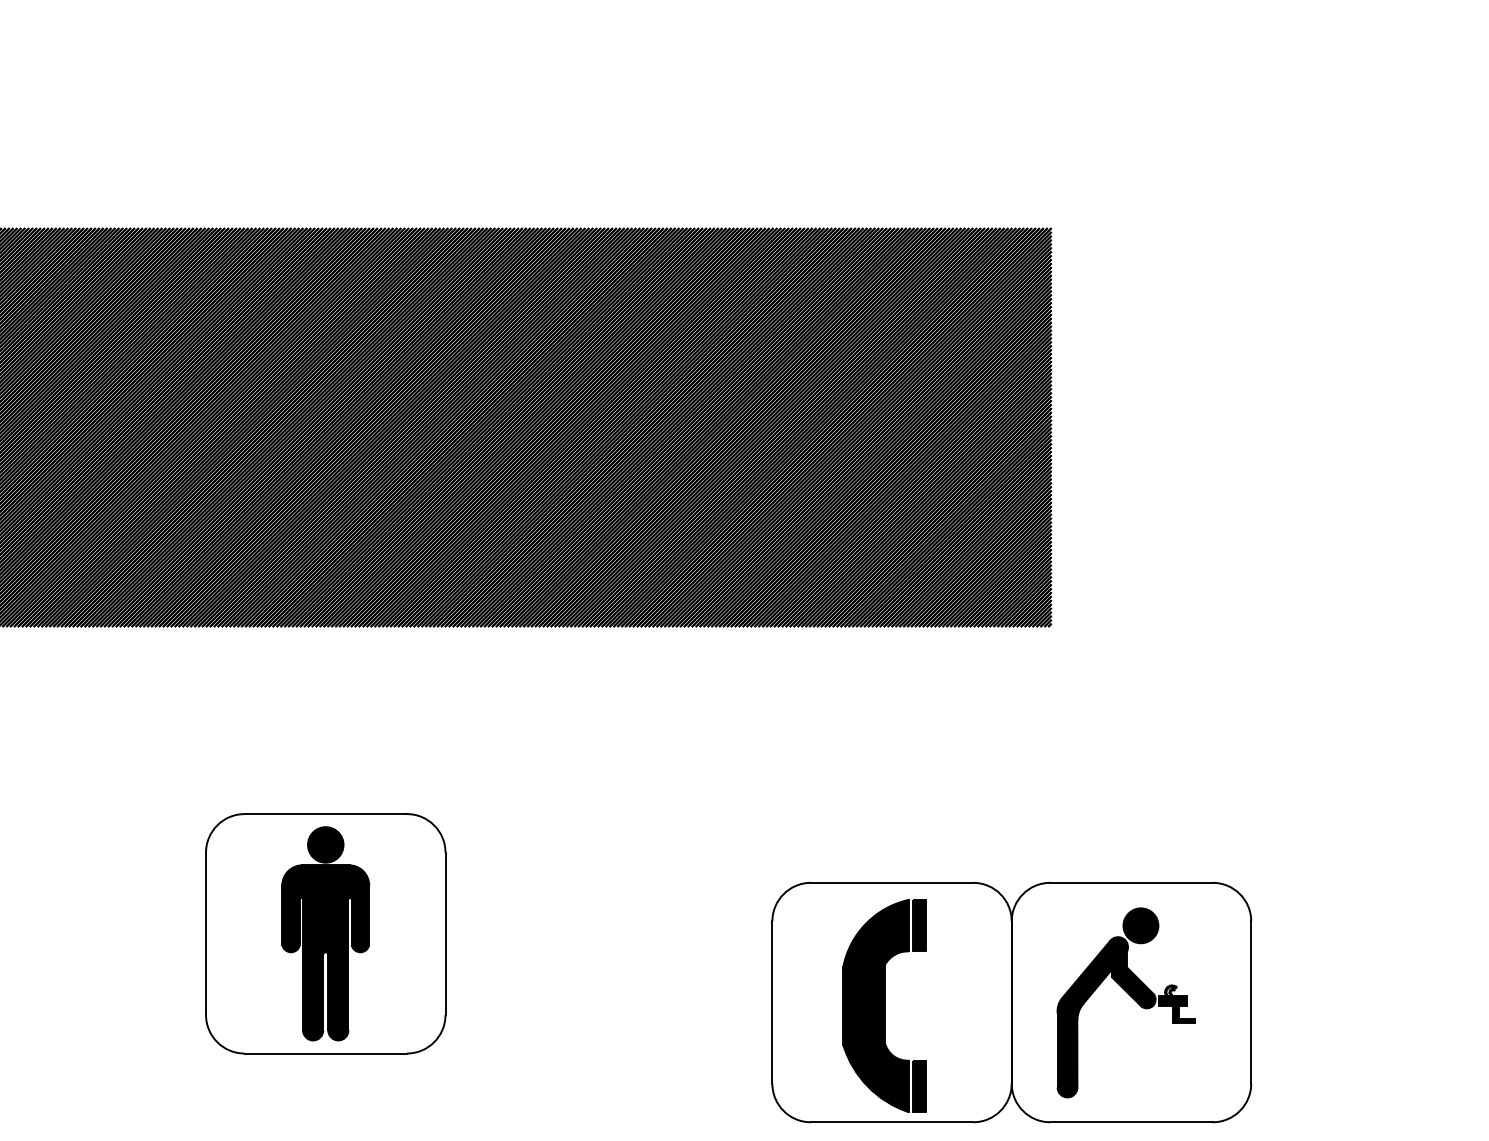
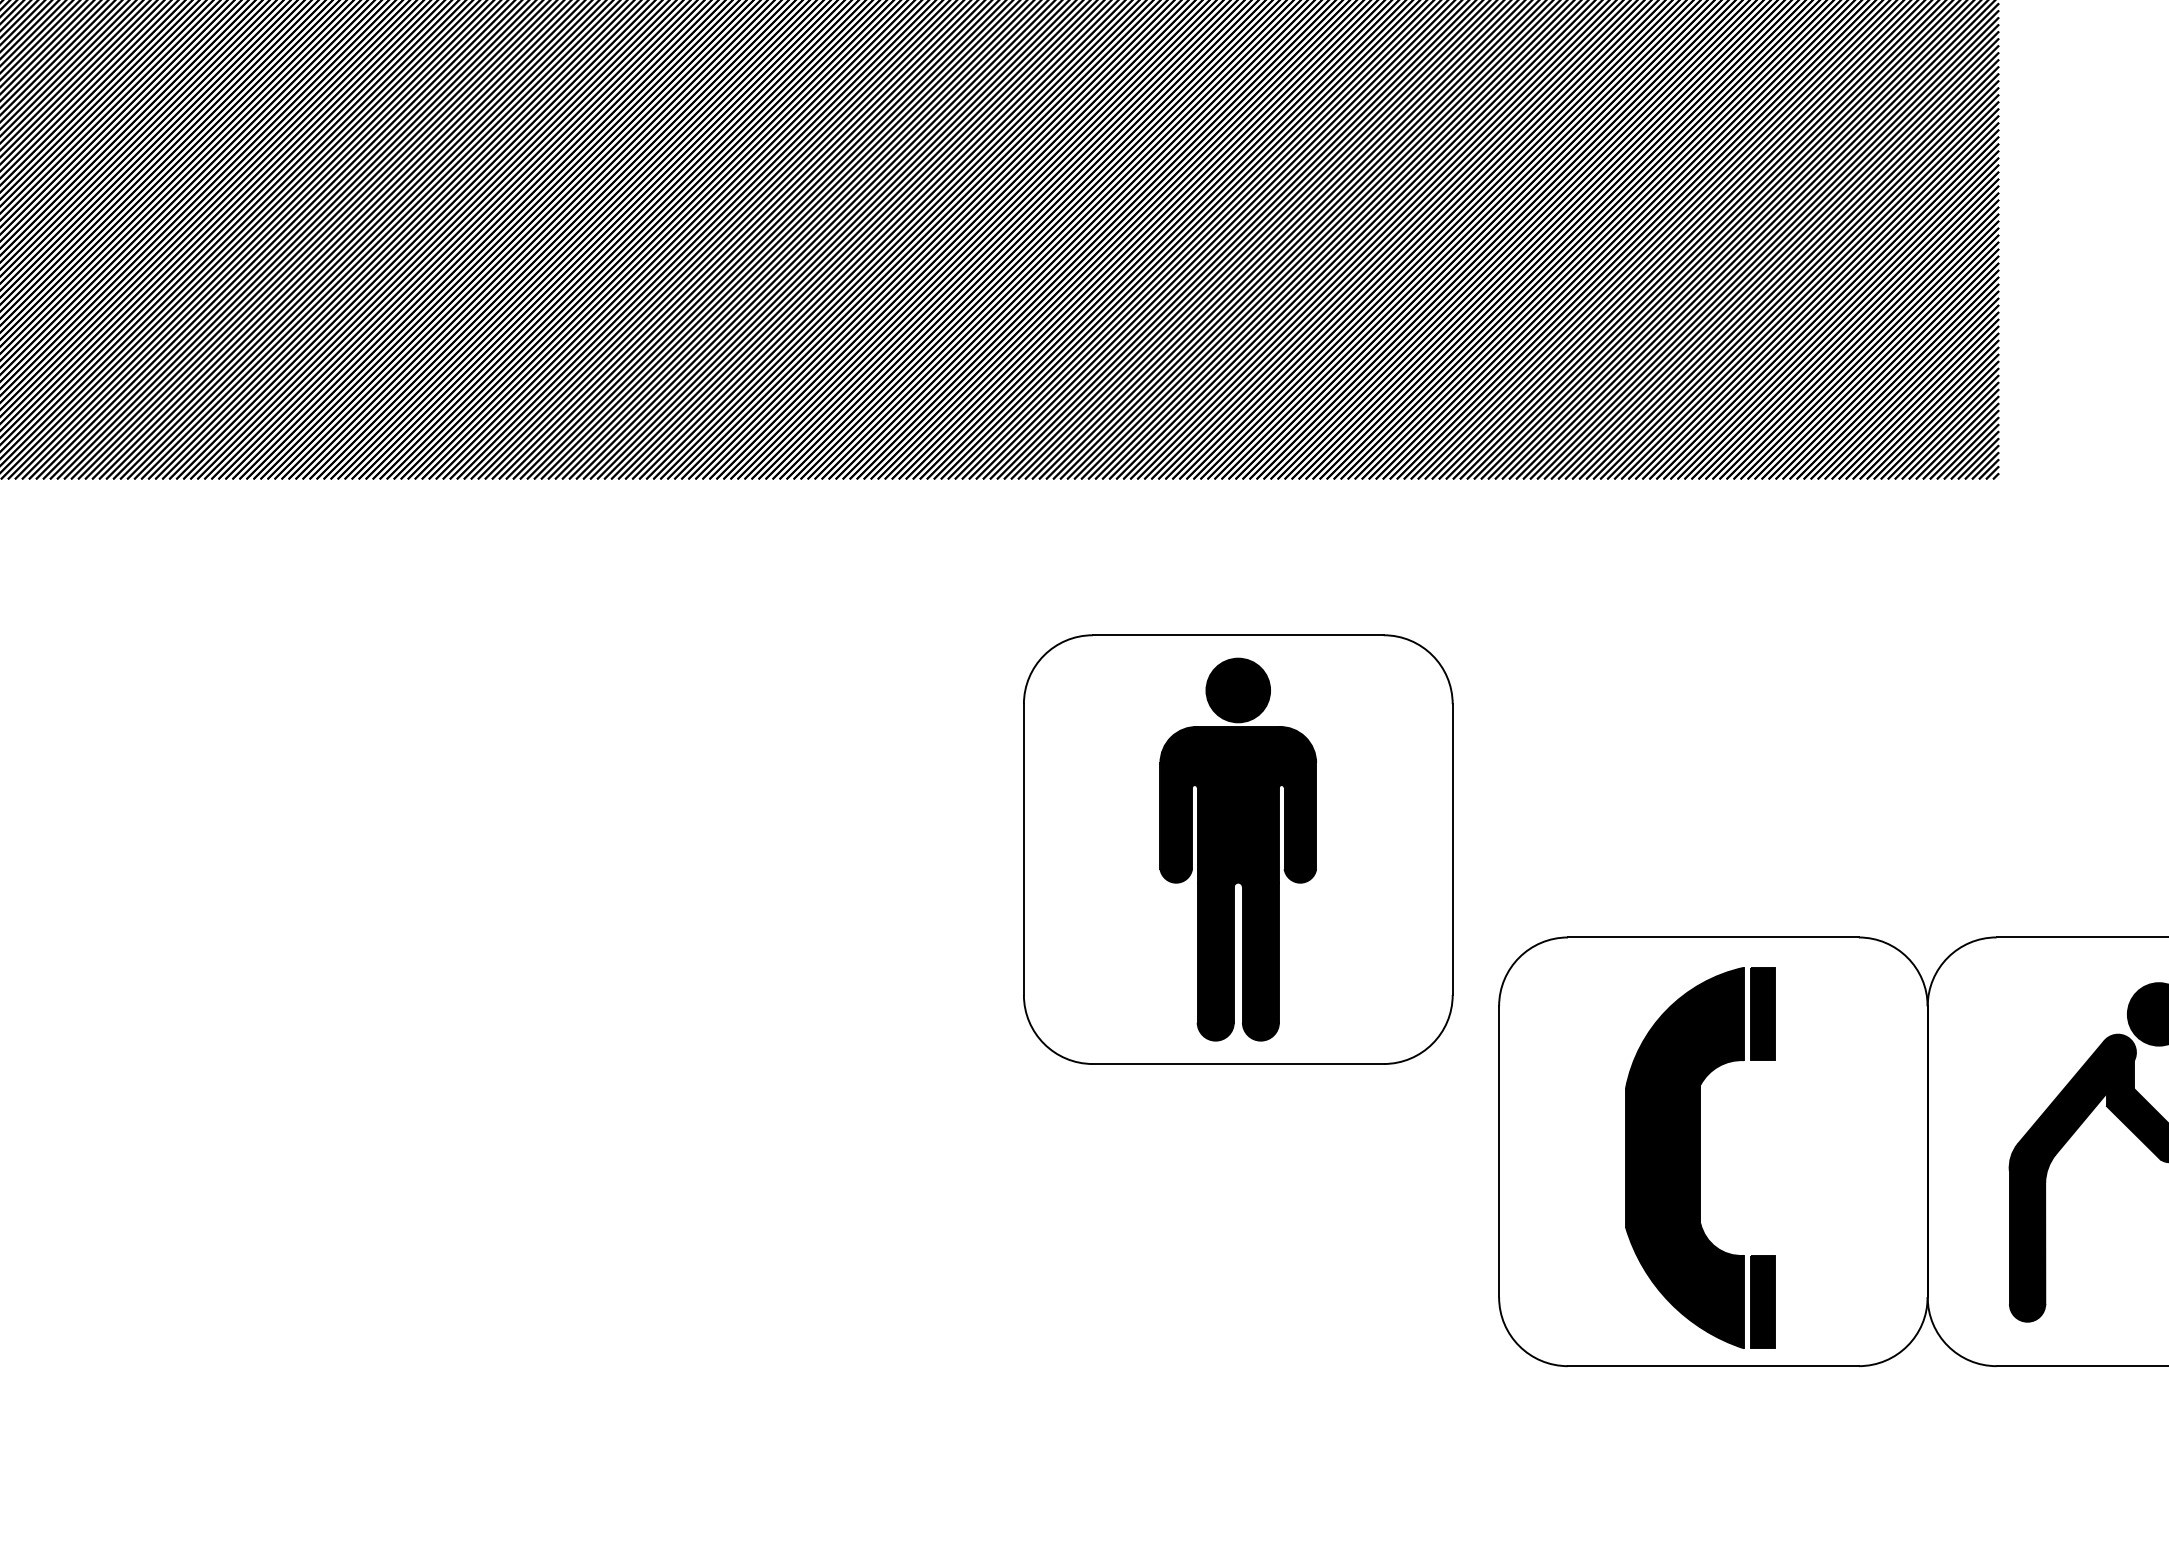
part: (325, 933) -> (1237, 849), moved

